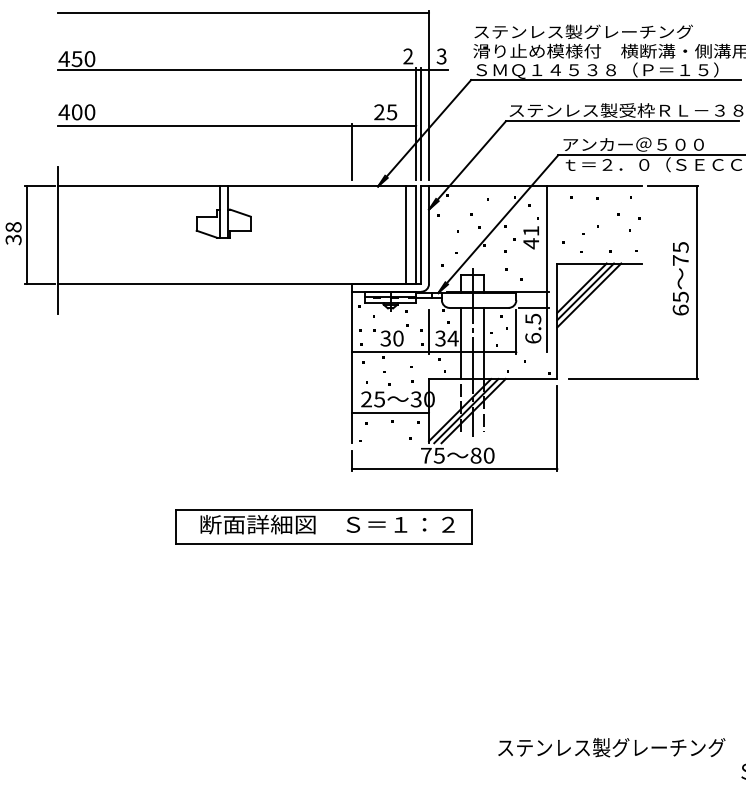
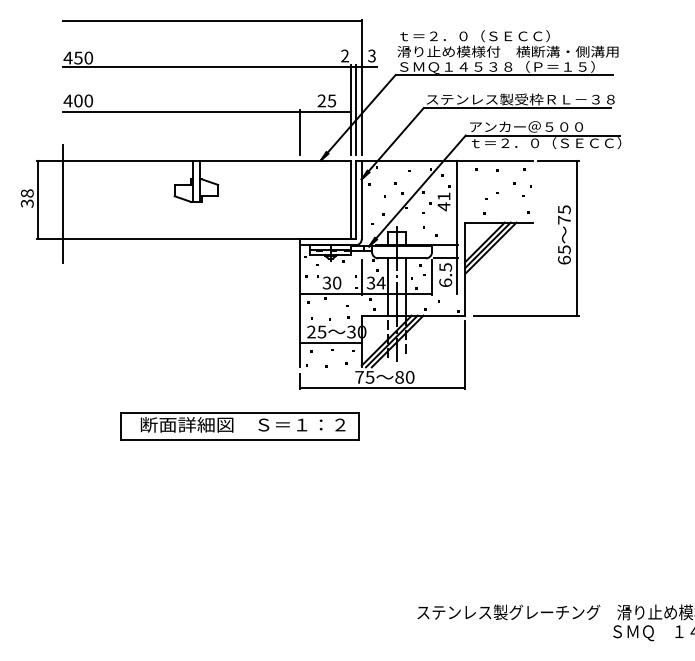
text: (583, 32) -> (486, 36), ステンレス製グレーチング -> ｔ＝２．０（ＳＥＣＣ）
line: (406, 234) -> (343, 199), removed
part: (323, 526) -> (239, 426), moved

